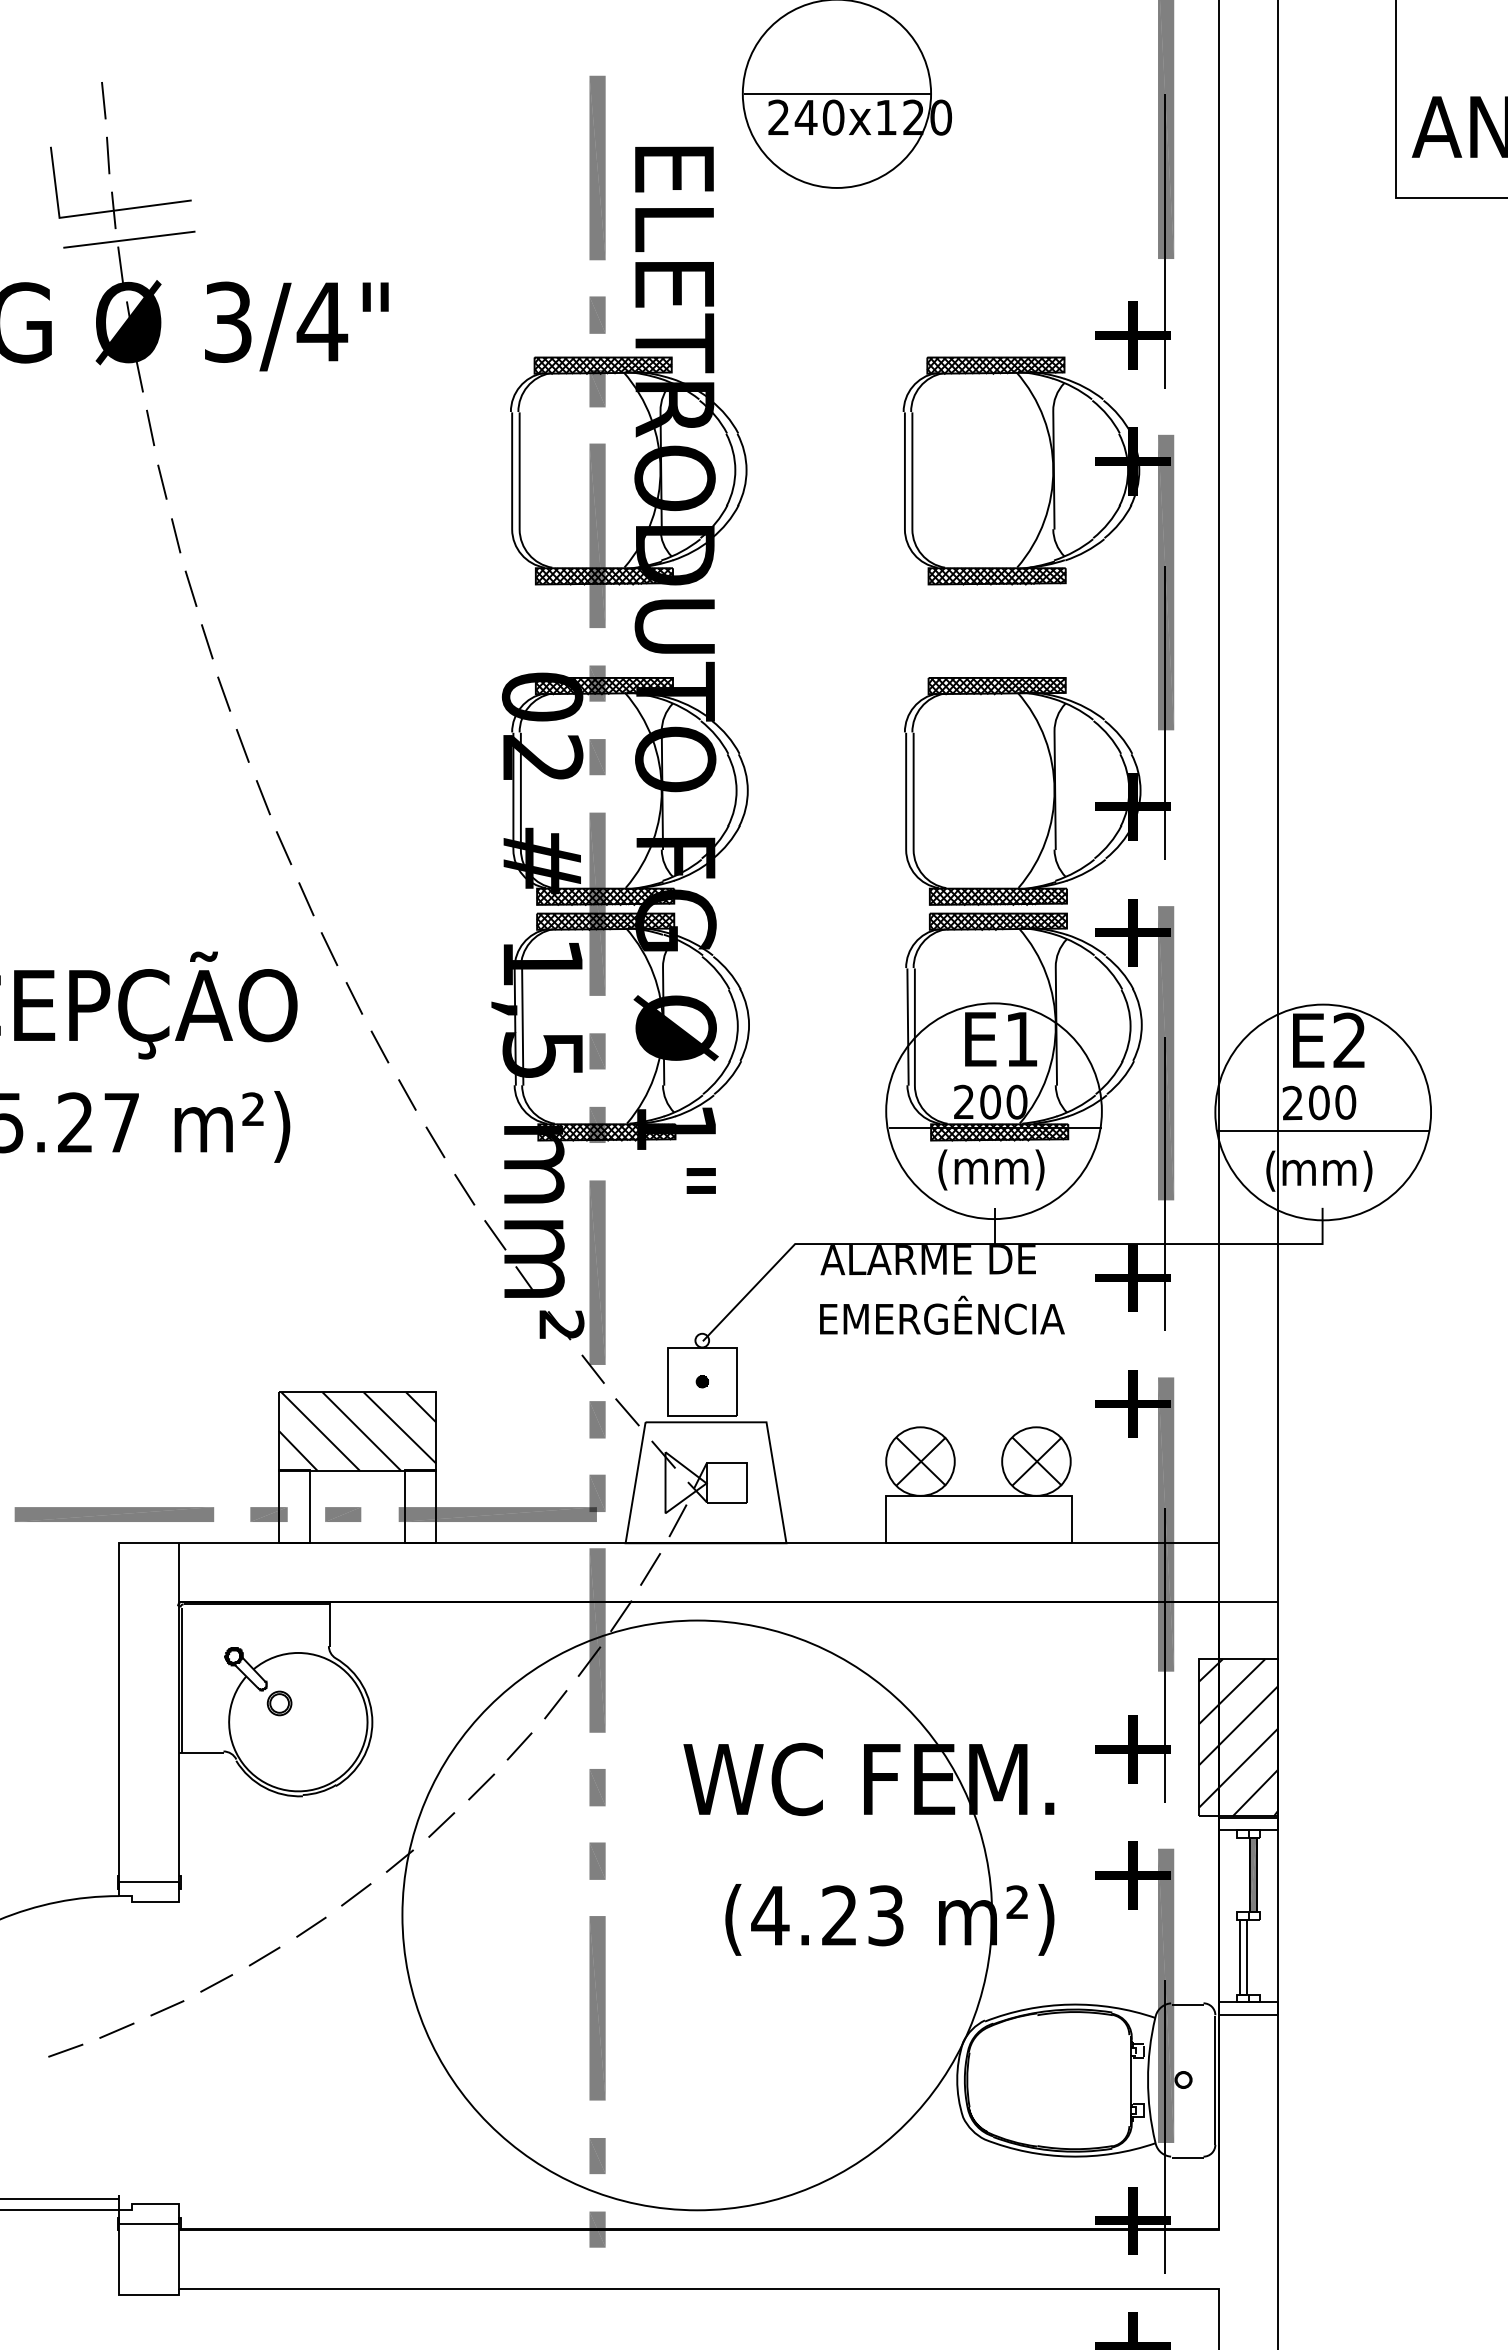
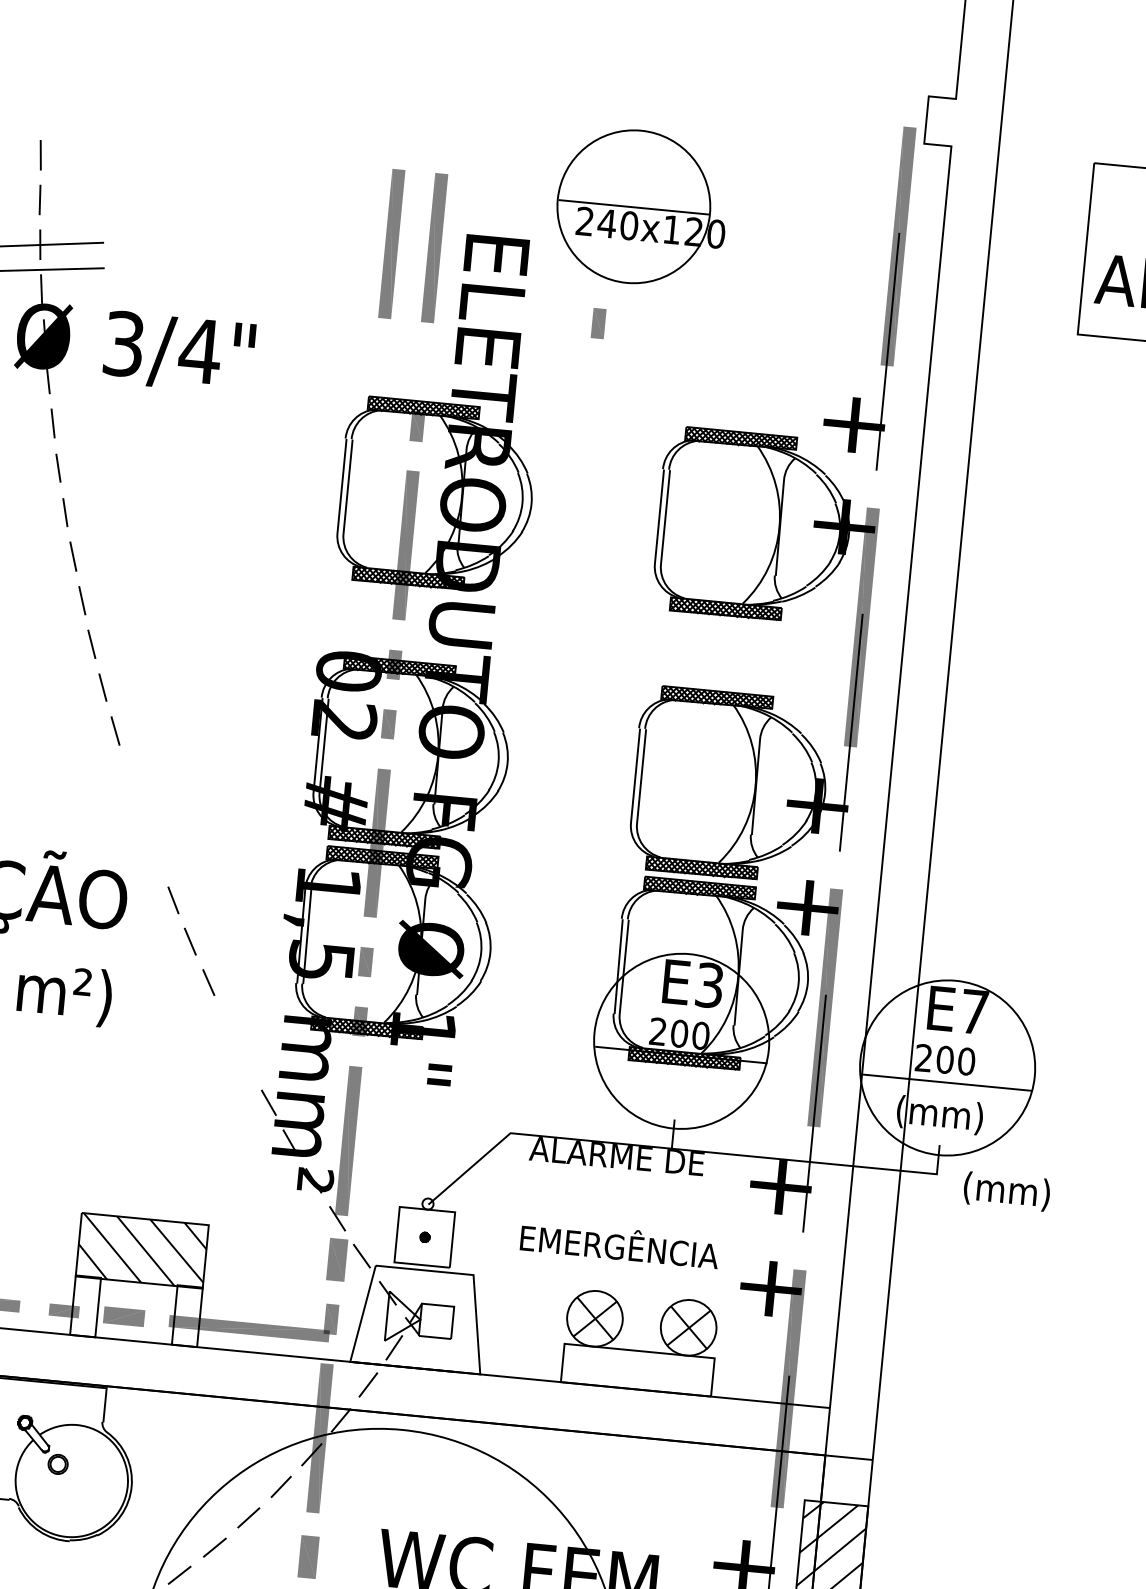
part: (544, 168) -> (391, 244), added
part: (597, 314) -> (598, 323), moved
line: (284, 848) -> (128, 773), removed
line: (306, 899) -> (142, 816), removed
line: (329, 949) -> (157, 858), removed
text: (1021, 1039) -> (709, 985), E1 -> E3
text: (1349, 1039) -> (974, 1011), E2 -> E7
line: (435, 1142) -> (227, 1023), removed
text: (991, 1169) -> (1006, 1191), moved
line: (464, 1189) -> (247, 1063), removed
text: (942, 1314) -> (620, 1243), moved
part: (597, 1419) -> (337, 1259), size x1.4
part: (343, 1514) -> (124, 1316), size x1.4
part: (597, 1787) -> (308, 1557), size x1.4

